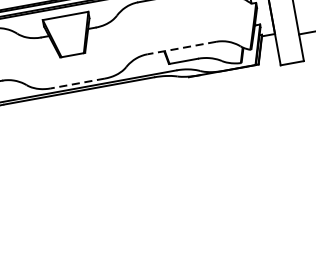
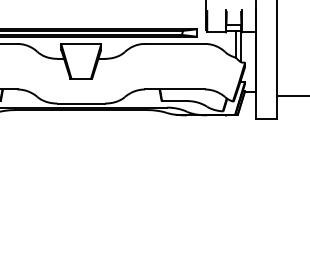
line: (181, 48) -> (174, 89), dashed -> solid
line: (78, 83) -> (81, 103), dashed -> solid

